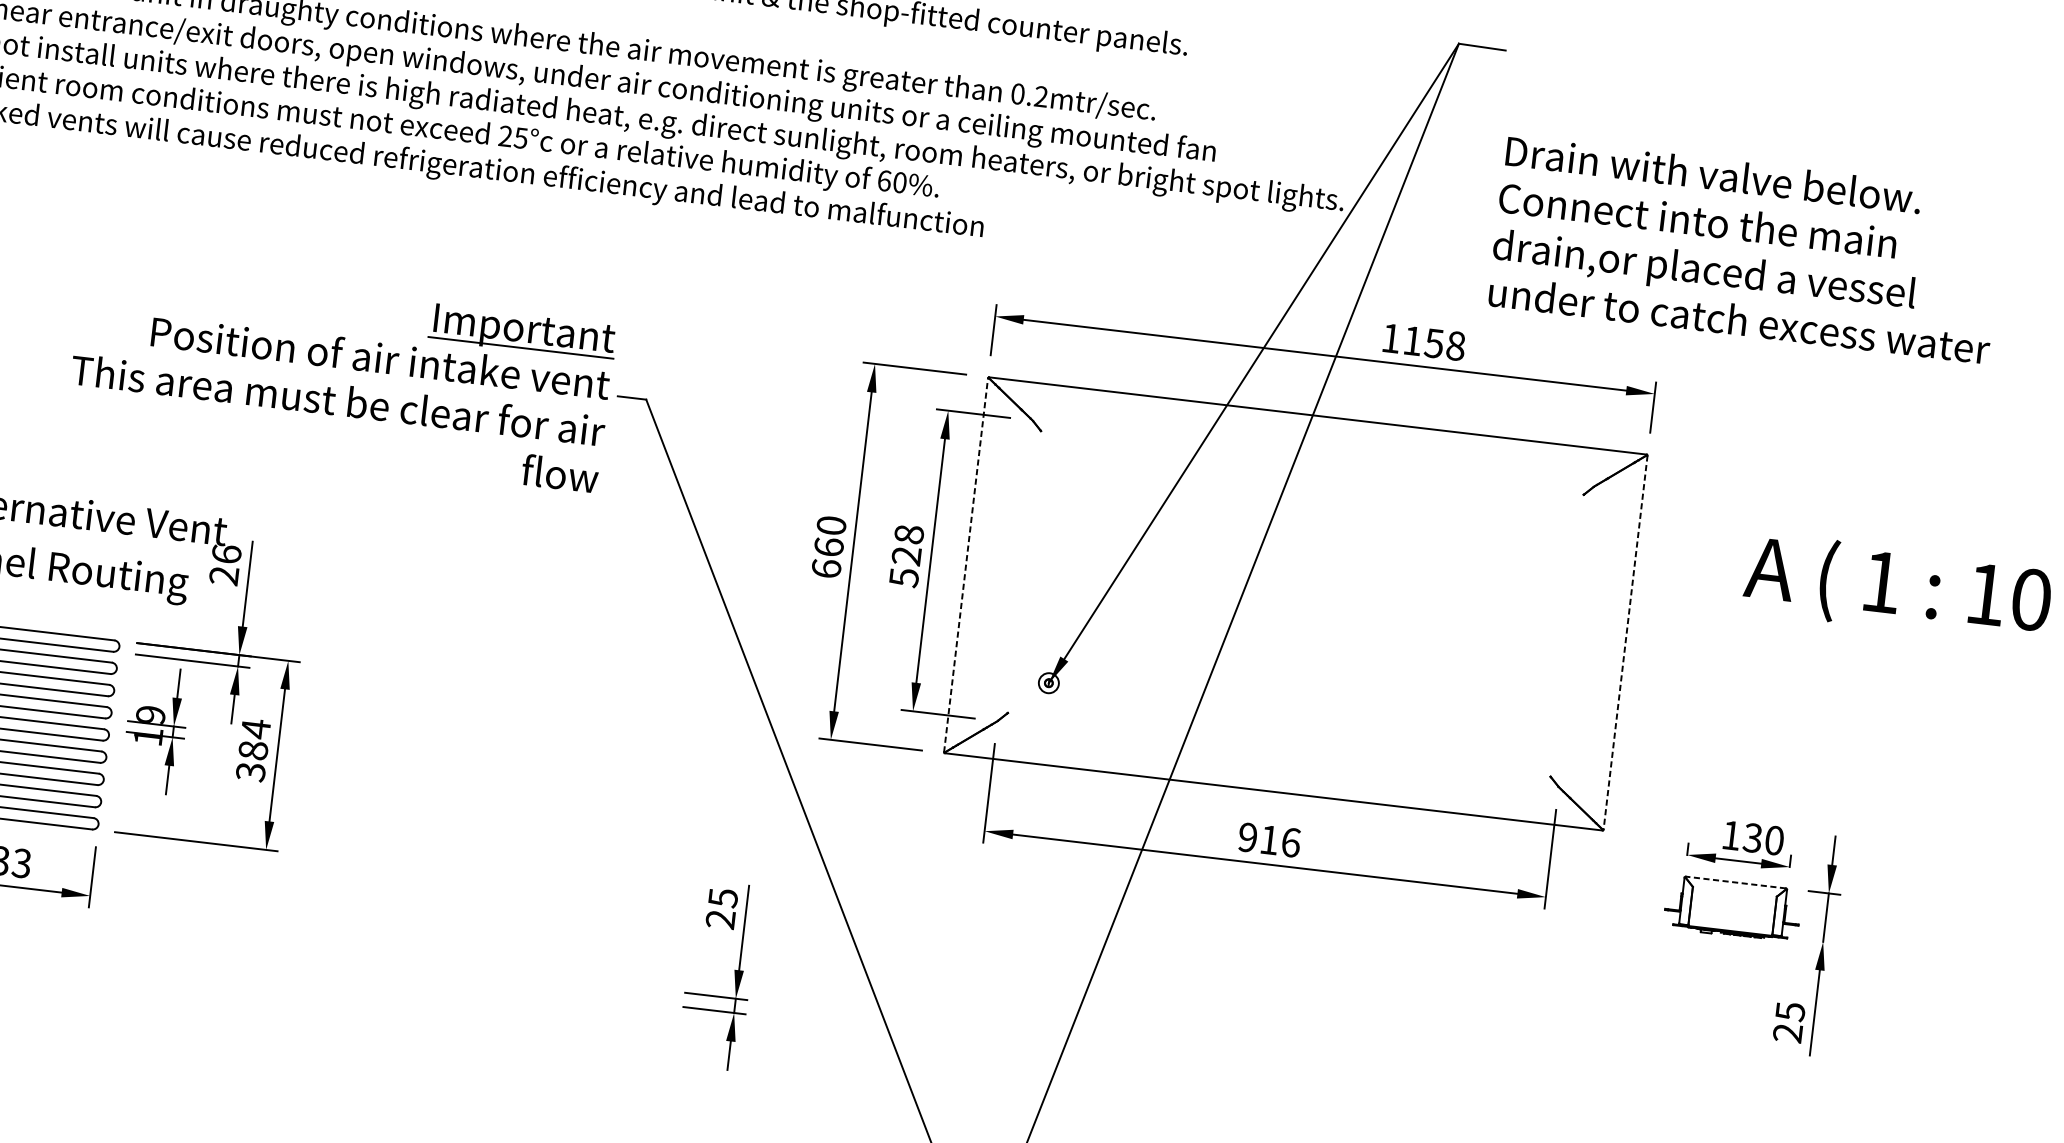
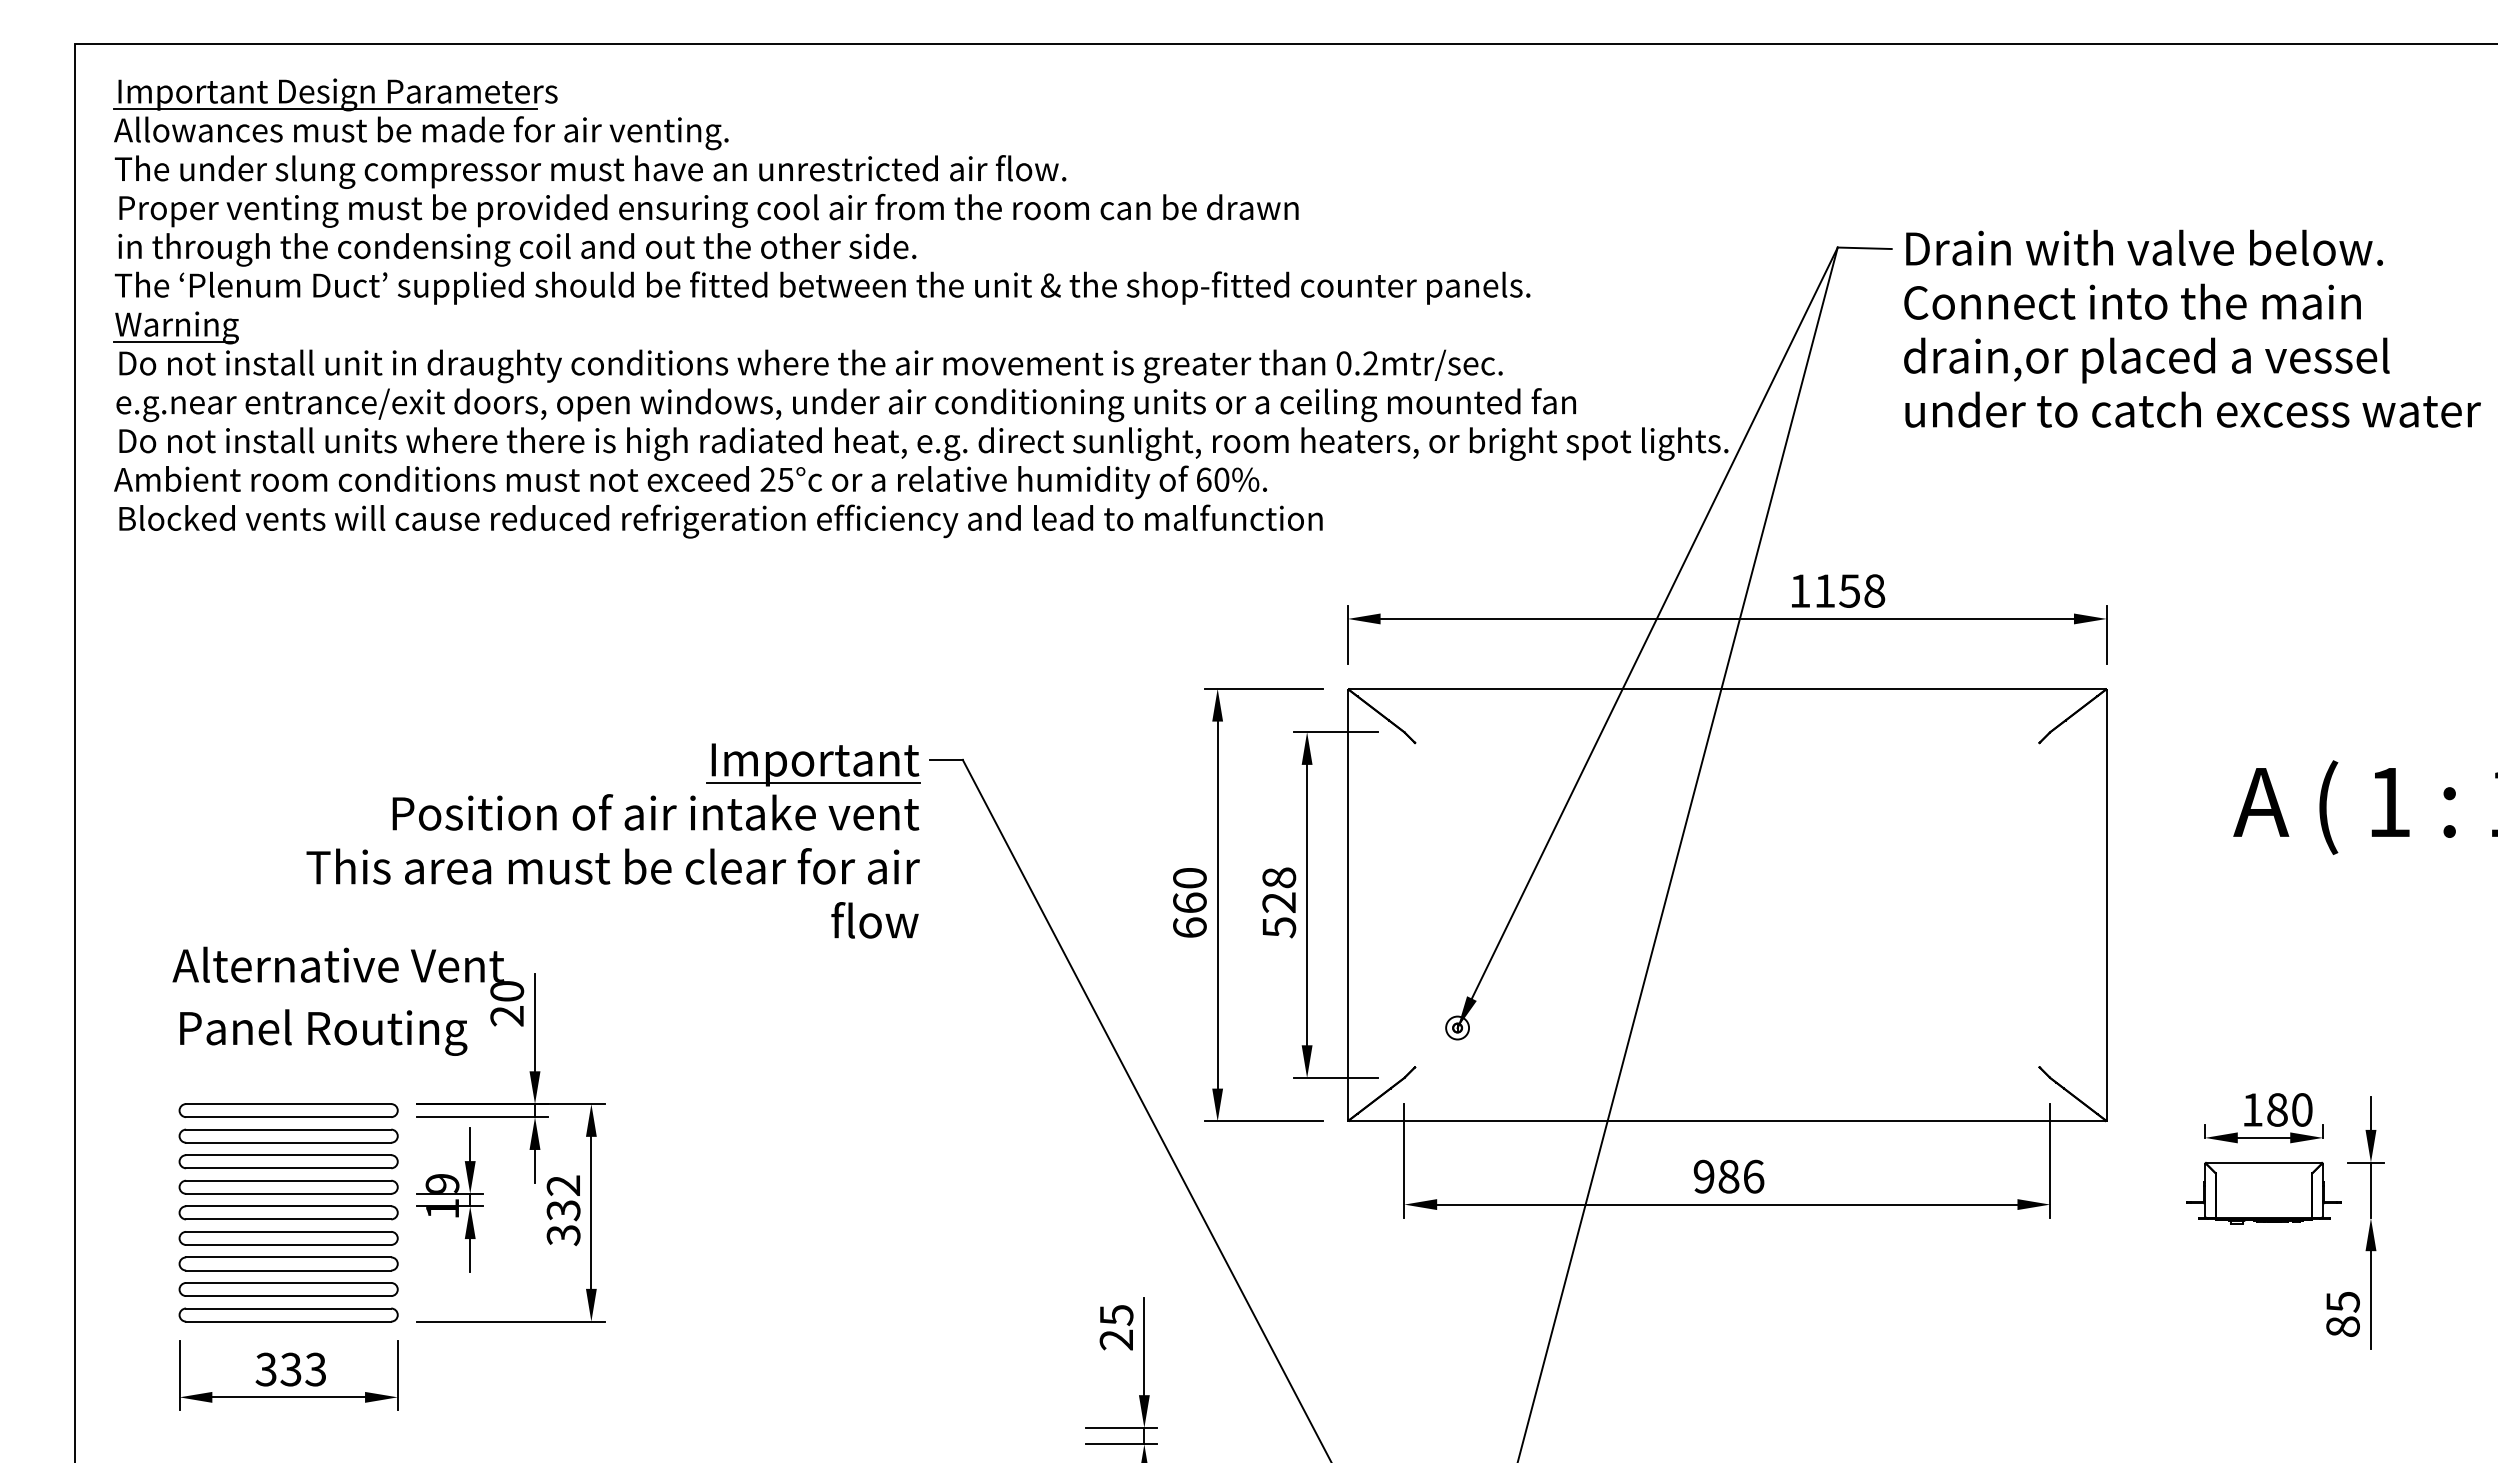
text: (1747, 249) -> (2192, 328), moved
part: (335, 368) -> (605, 830), moved
text: (227, 553) -> (507, 990), 26 -> 20
line: (965, 564) -> (1347, 904), dashed -> solid
line: (1625, 642) -> (2106, 905), dashed -> solid
text: (254, 739) -> (563, 1197), 384 -> 332
text: (1752, 837) -> (2276, 1109), 130 -> 180
text: (1269, 839) -> (1728, 1176), 916 -> 986
line: (1736, 882) -> (2264, 1162), dashed -> solid
text: (1787, 1032) -> (2342, 1326), 25 -> 85

